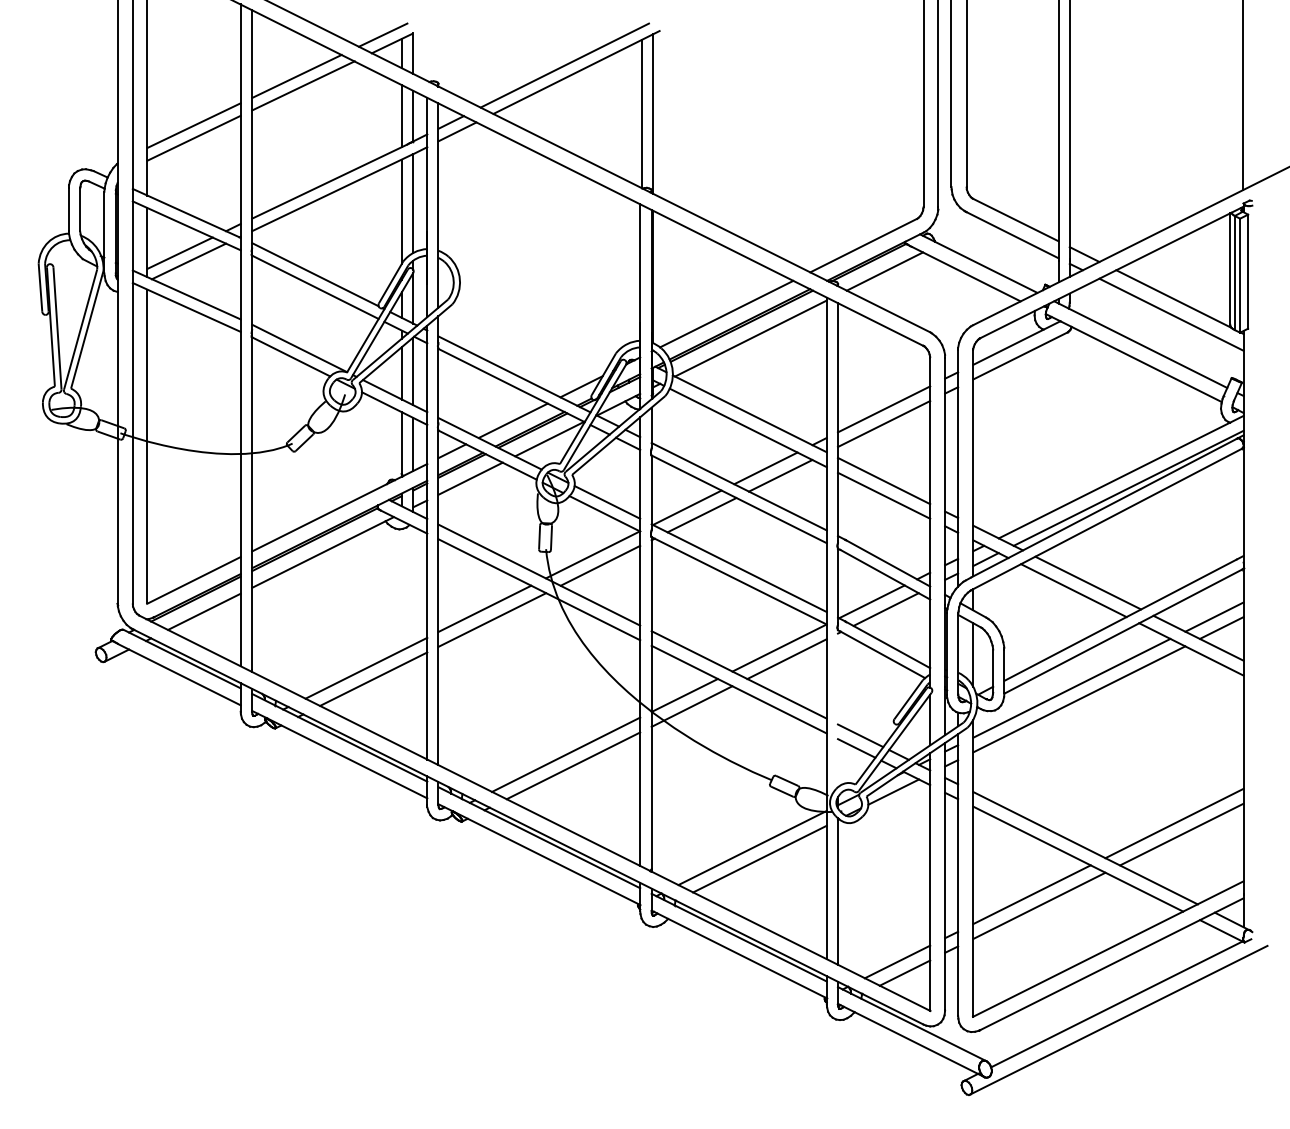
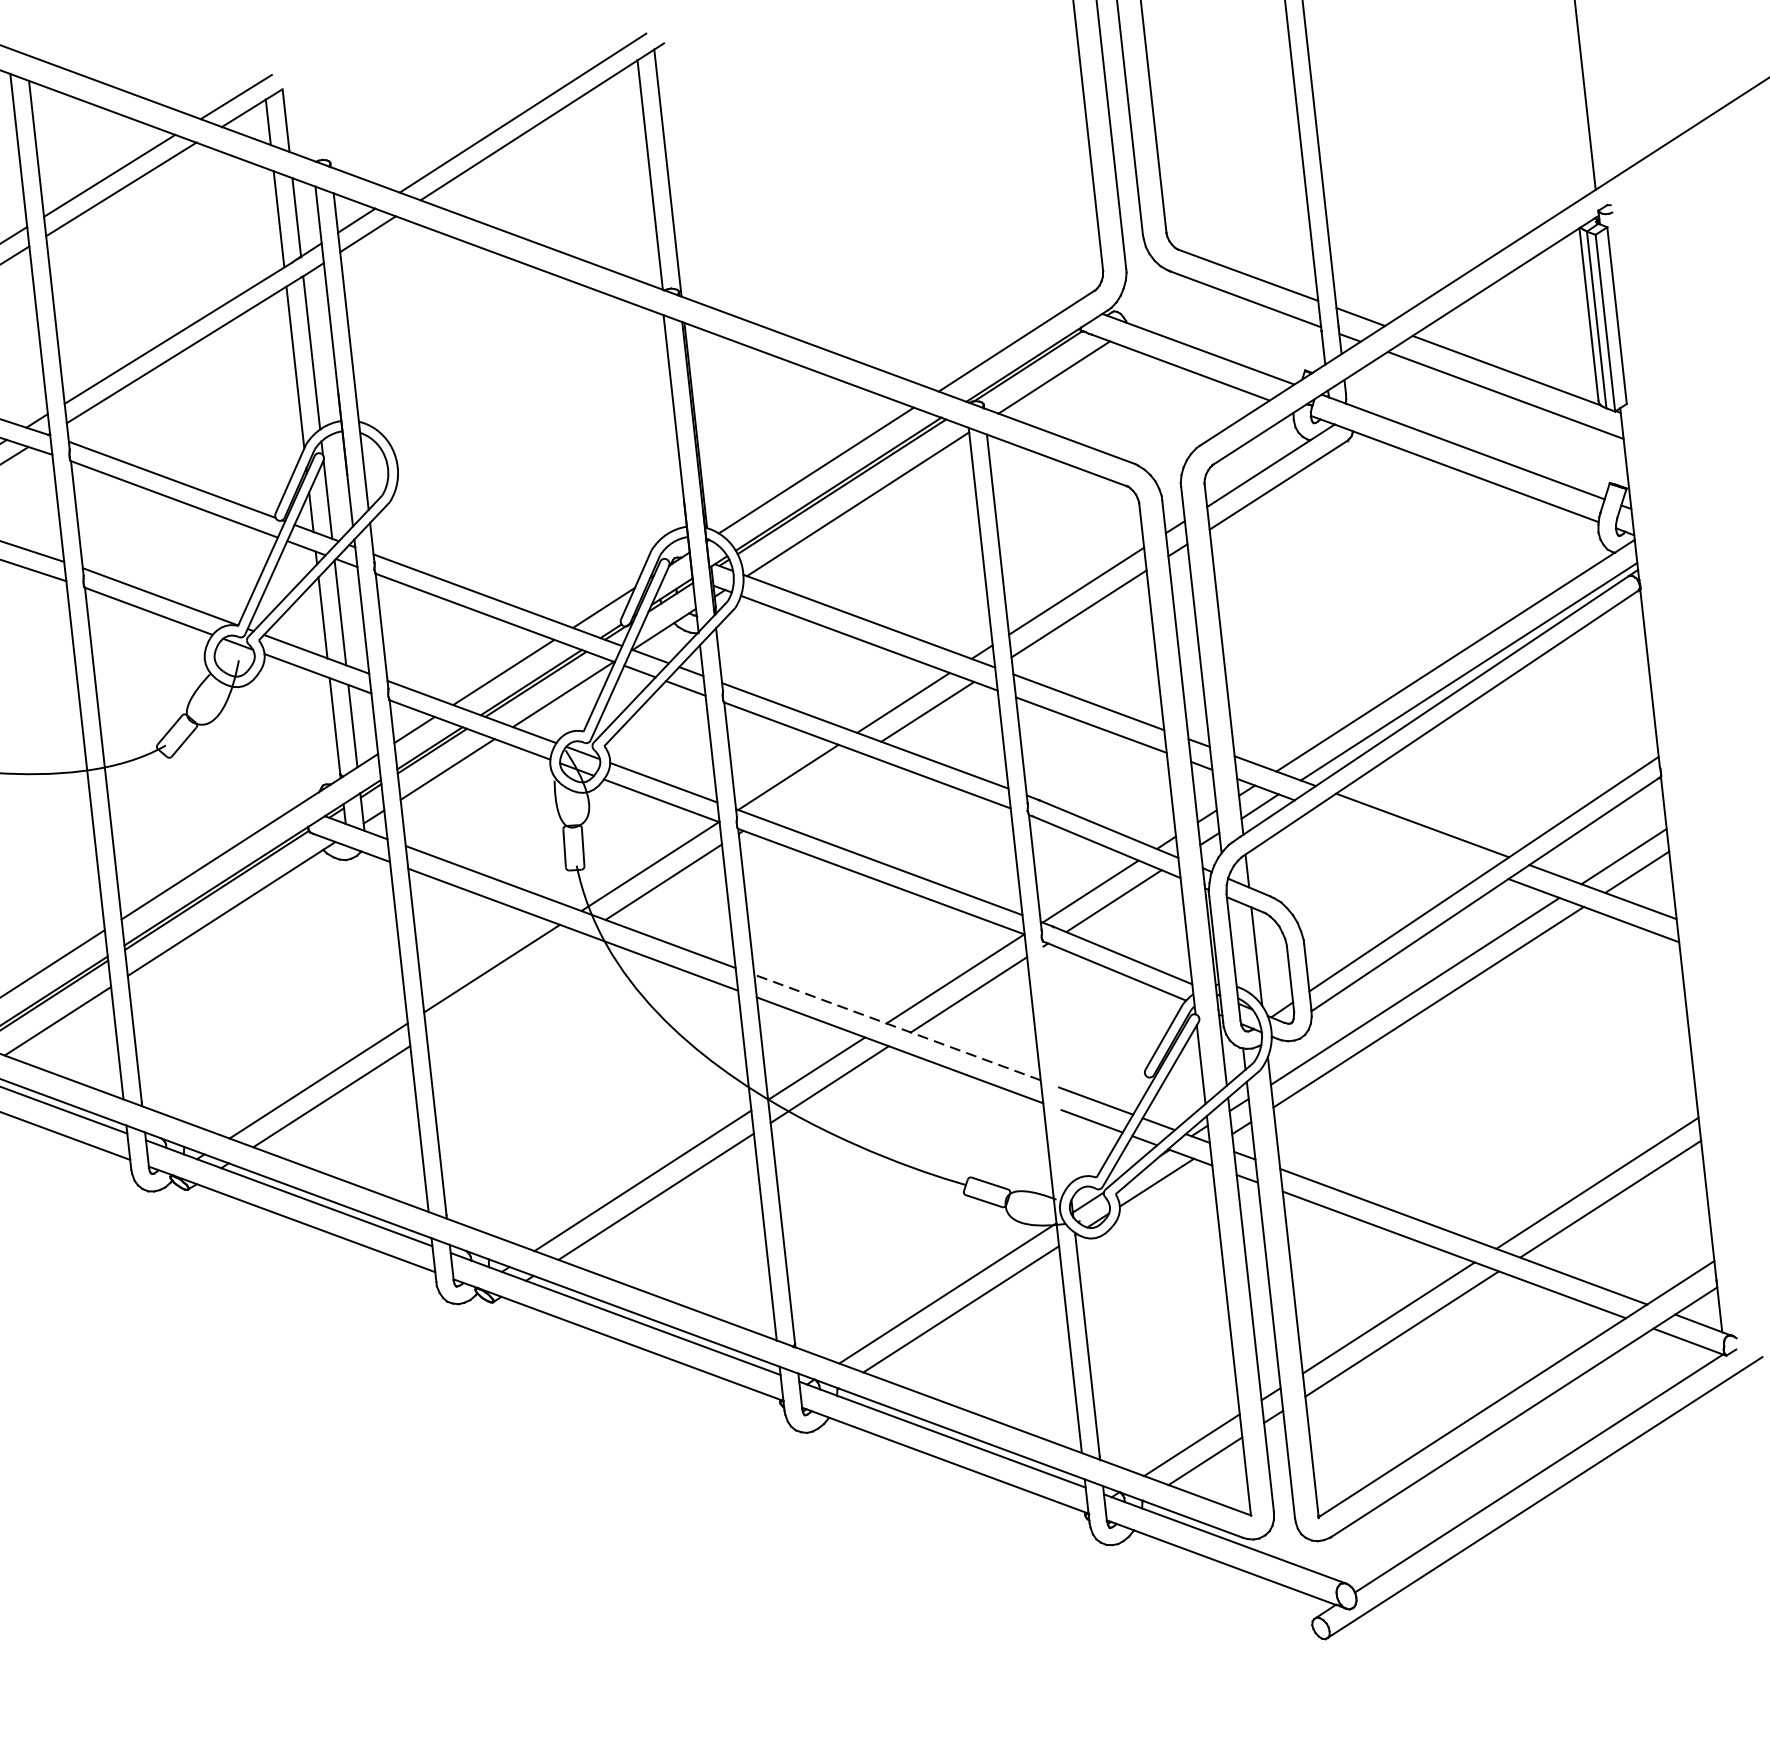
line: (701, 515) -> (811, 786), removed
line: (1073, 590) -> (1401, 839), removed
line: (492, 619) -> (505, 983), removed
line: (739, 674) -> (897, 1026), solid -> dashed

